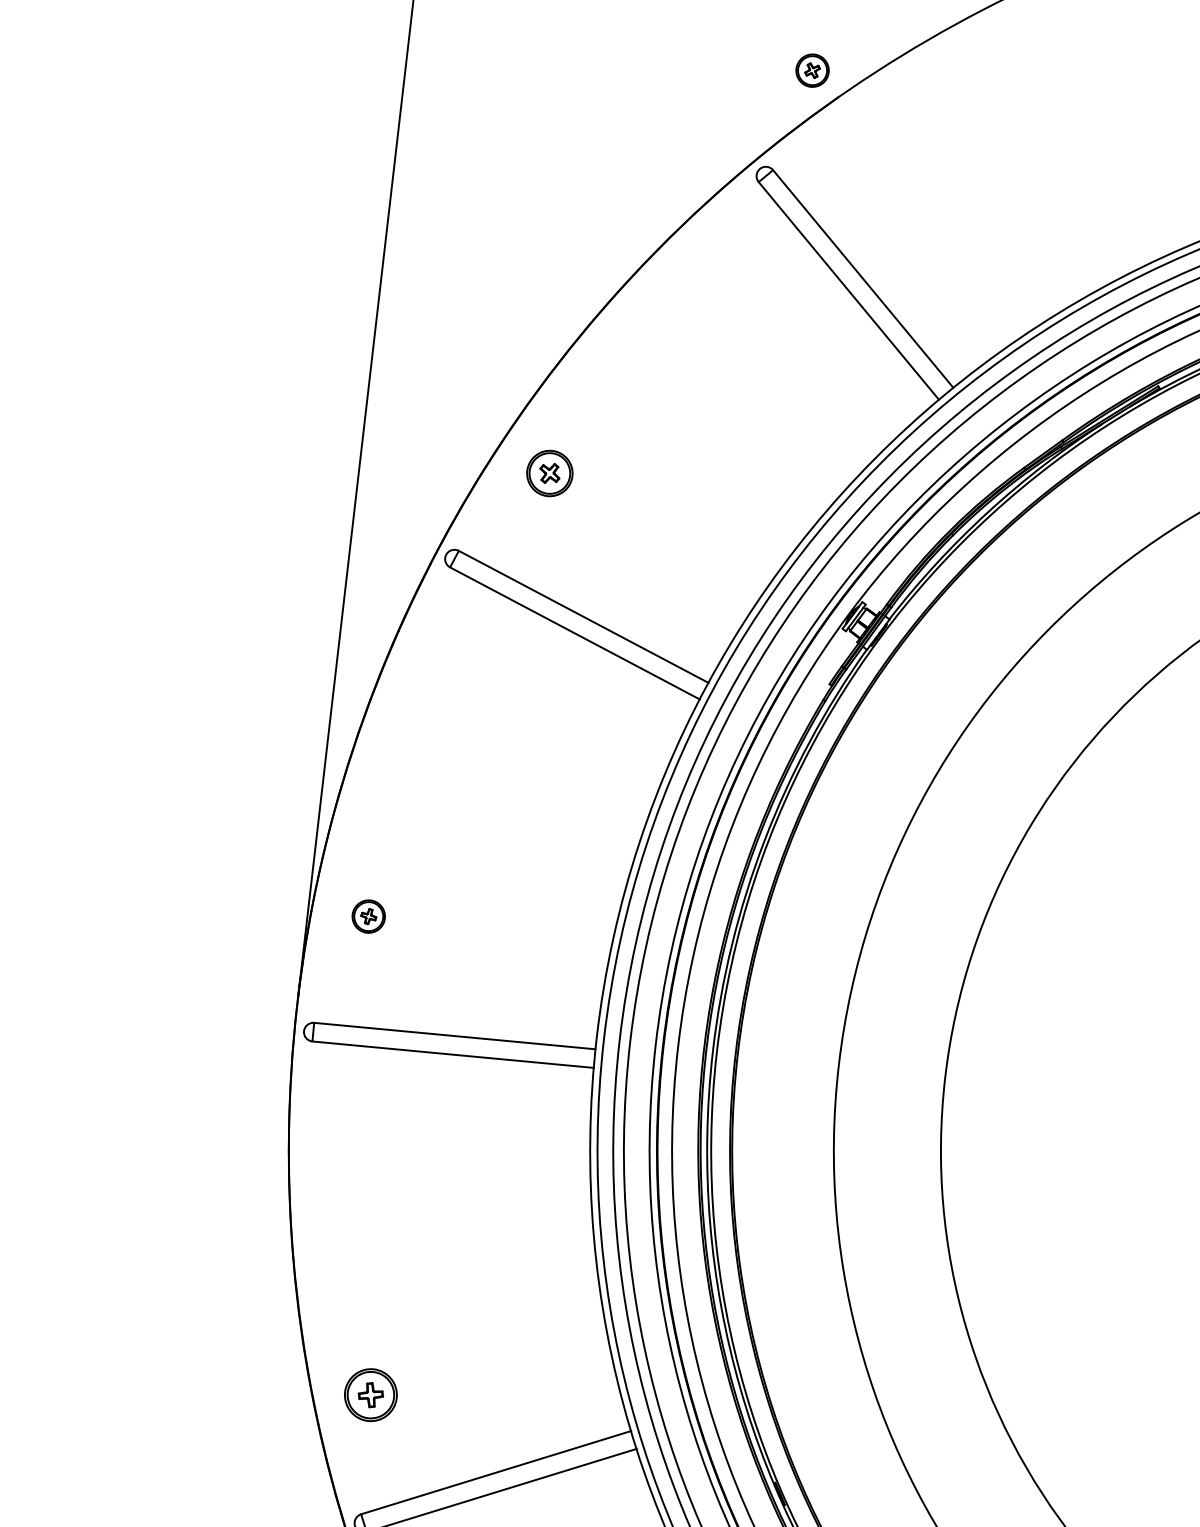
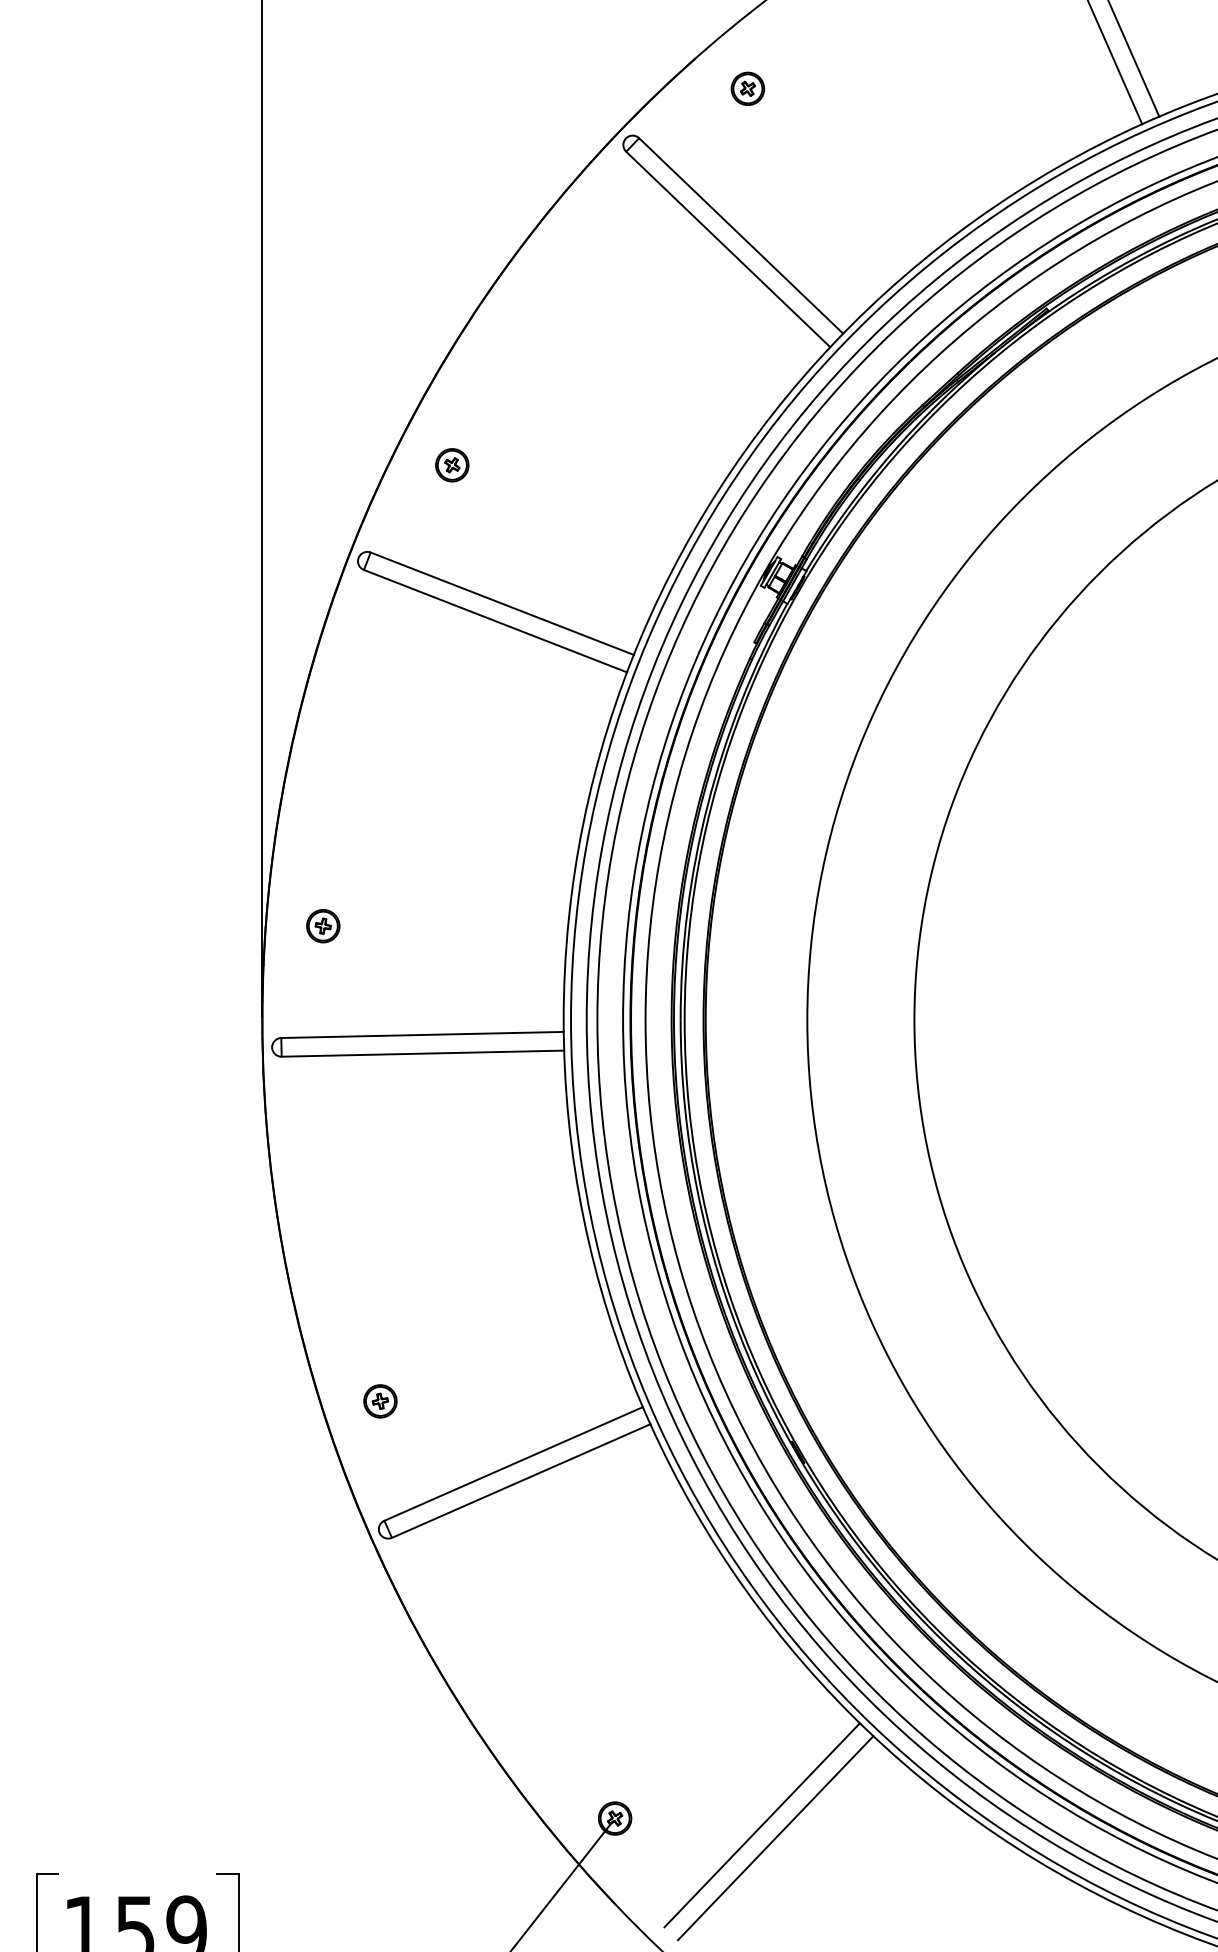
part: (812, 70) -> (747, 88), moved
part: (550, 473) -> (452, 465), size x0.71
part: (370, 1395) -> (380, 1401), size x0.62

